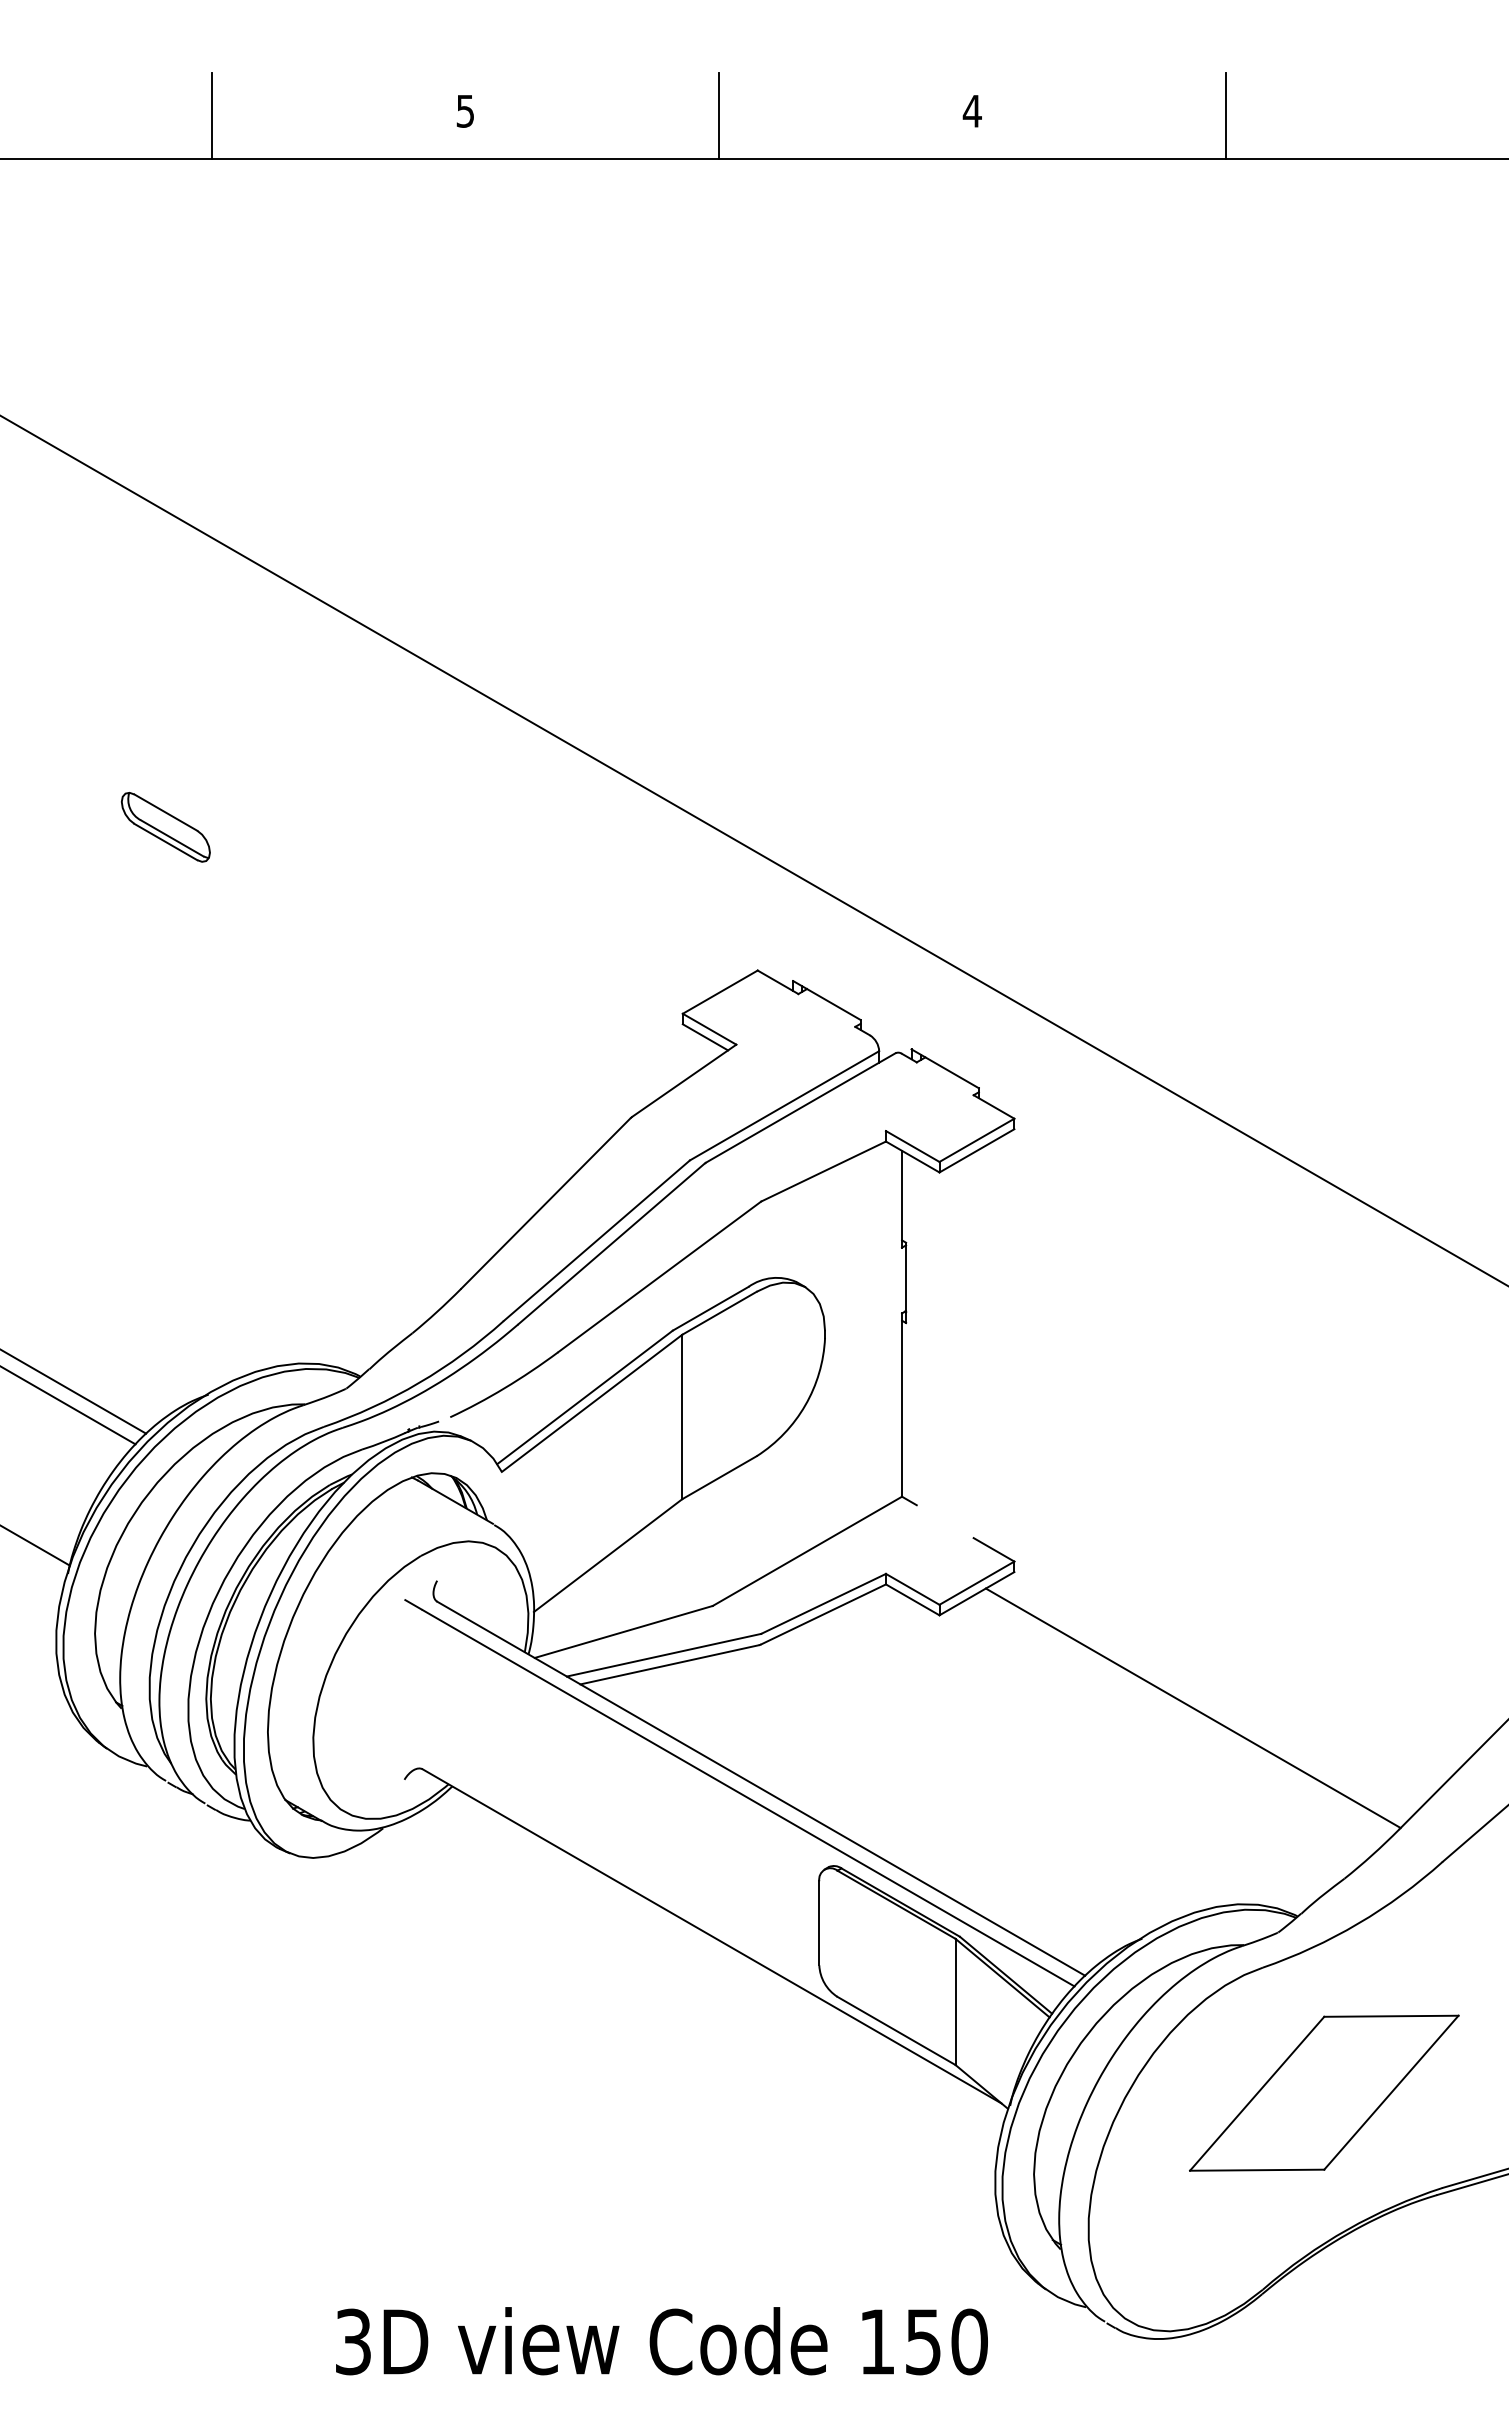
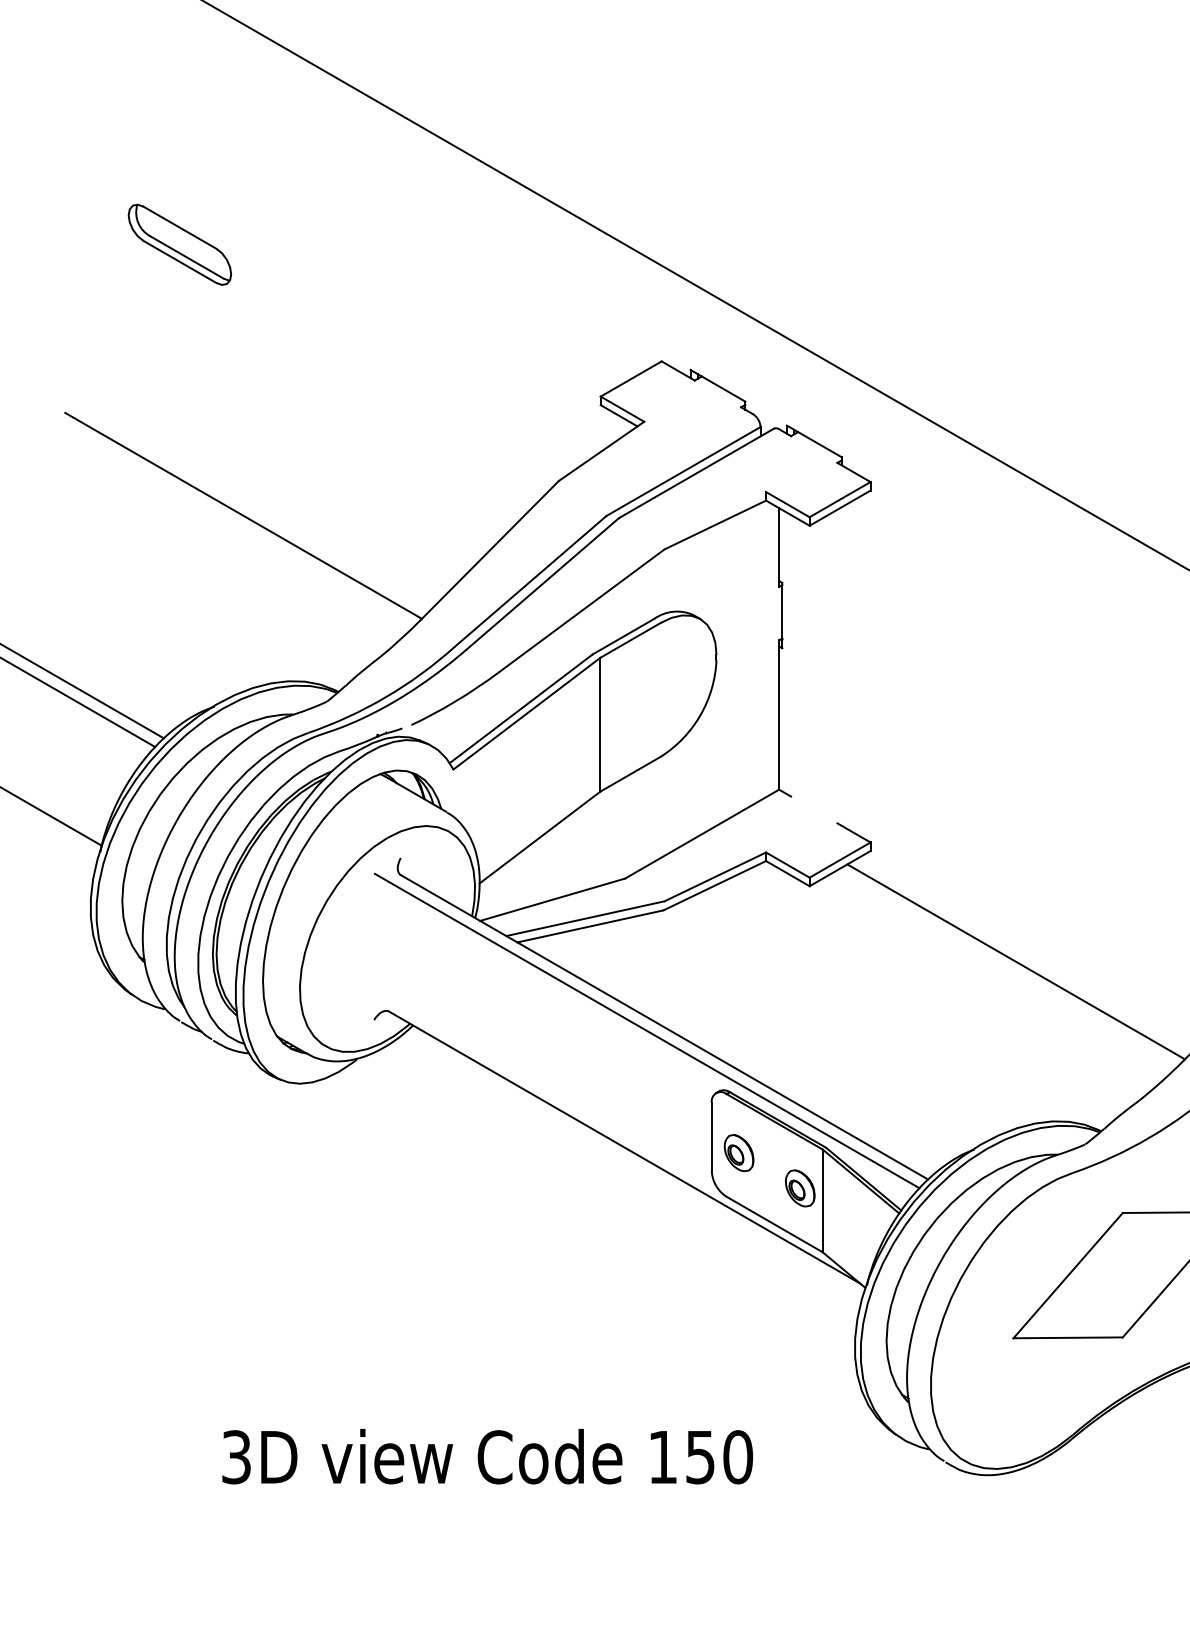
part: (165, 827) -> (179, 245), size x1.43
line: (243, 1159) -> (243, 515), added
part: (852, 1943) -> (738, 1153), added
part: (927, 1986) -> (799, 1188), added
text: (661, 2341) -> (487, 1456), moved

